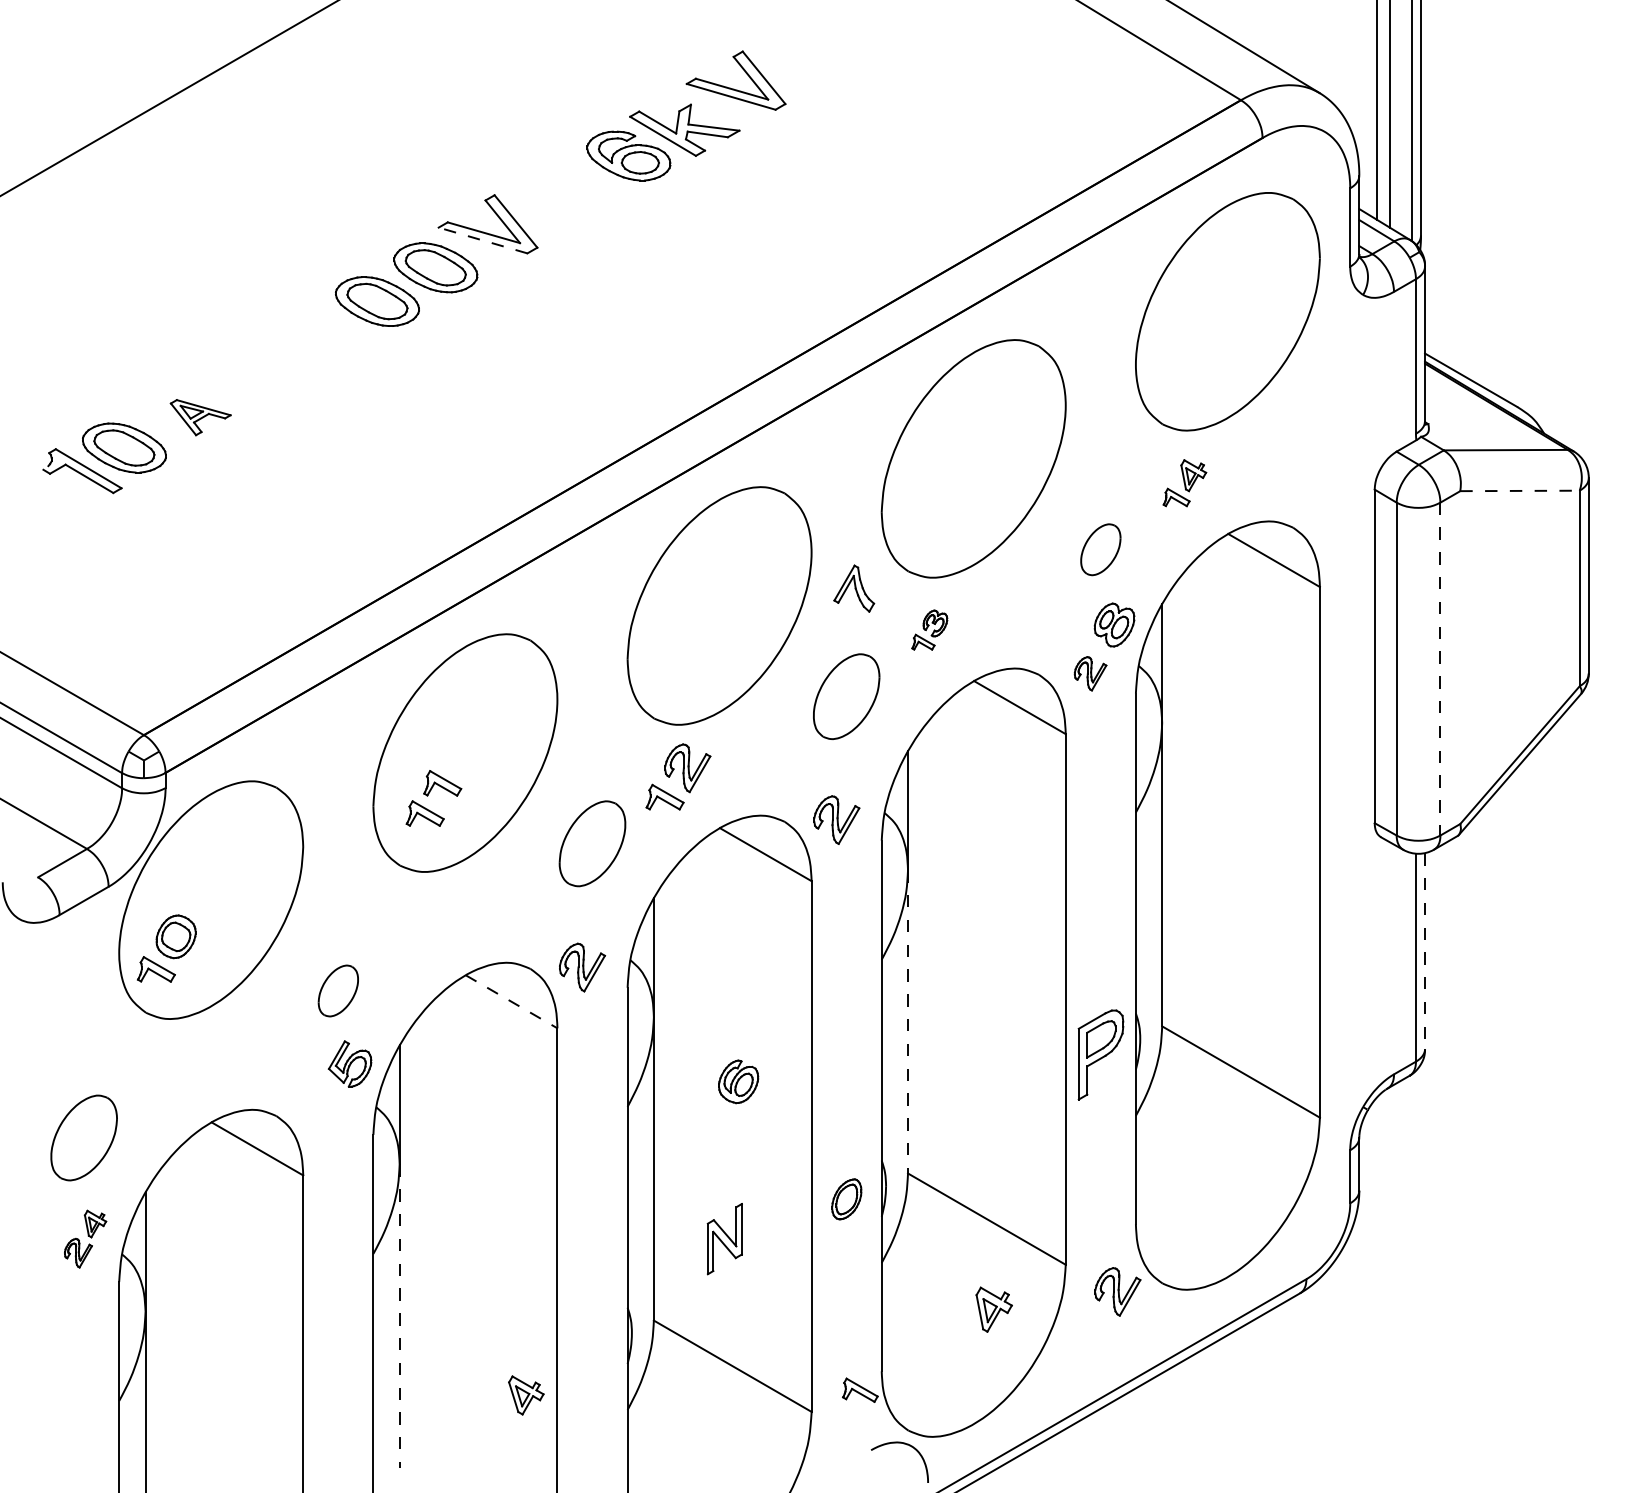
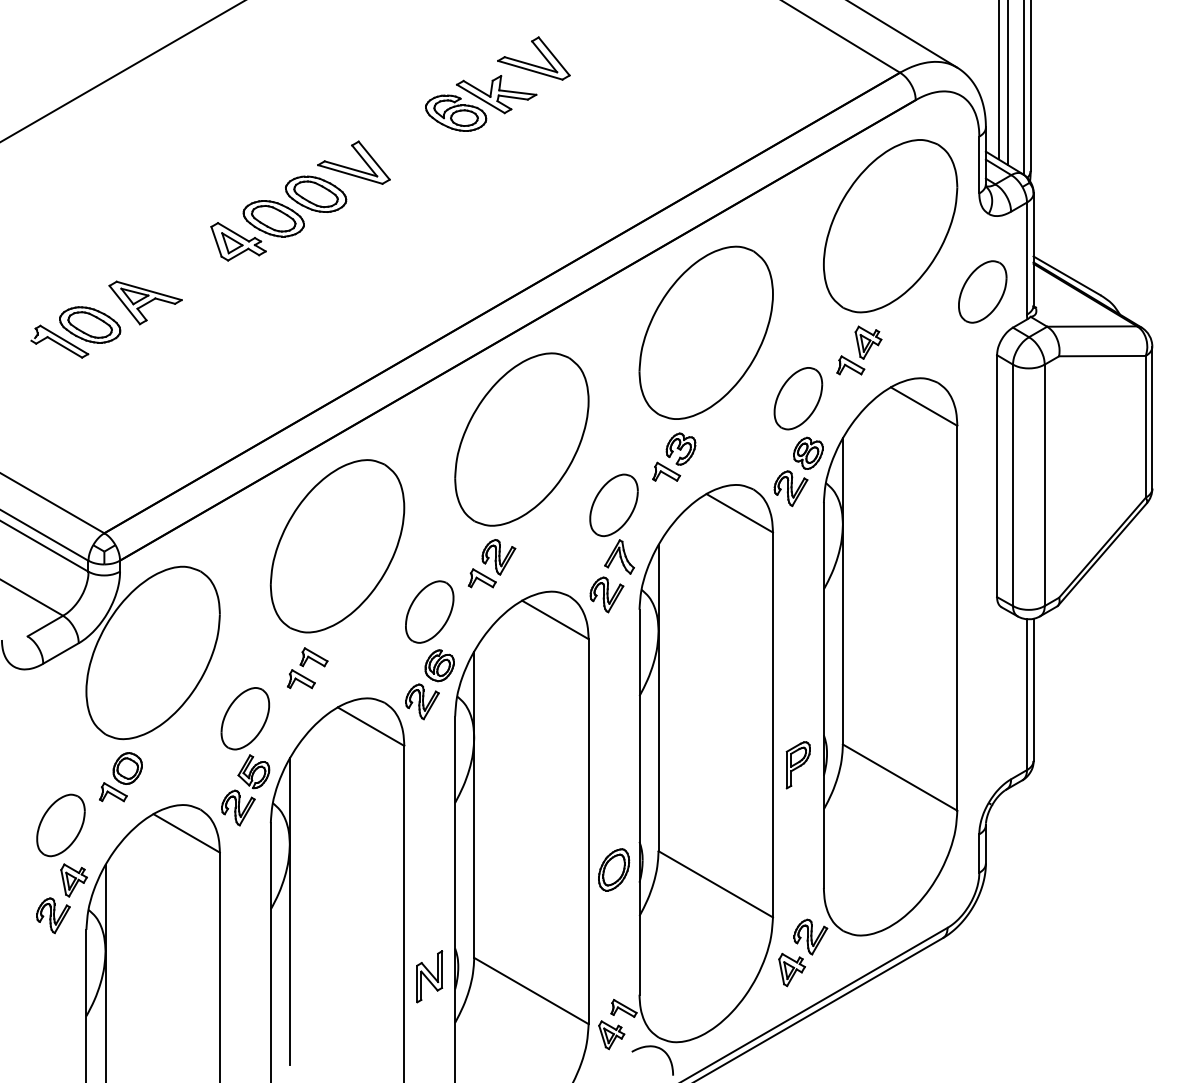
line: (483, 240) -> (350, 174), dashed -> solid
part: (328, 332) -> (238, 241), added
part: (1354, 401) -> (982, 291), added
part: (200, 416) -> (145, 302), size x1.67
part: (1185, 483) -> (859, 350), size x1.43
line: (1520, 491) -> (1102, 356), dashed -> solid
part: (1100, 549) -> (798, 398), size x1.67
part: (854, 587) -> (619, 556), moved
part: (929, 629) -> (674, 456), size x1.67
line: (1440, 669) -> (1044, 485), dashed -> solid
part: (1089, 673) -> (790, 488), size x1.43
part: (433, 798) -> (307, 668), moved
part: (166, 949) -> (120, 777), moved
line: (1424, 951) -> (1033, 690), dashed -> solid
part: (338, 990) -> (245, 718), size x1.67
line: (512, 1001) -> (371, 726), dashed -> solid
line: (907, 1022) -> (658, 741), dashed -> solid
part: (1099, 1055) -> (797, 765), size x0.71
part: (738, 1081) -> (439, 665), moved
part: (328, 1113) -> (238, 807), added
part: (847, 1198) -> (614, 869), size x1.43
part: (84, 1238) -> (61, 898), size x1.67
part: (724, 1238) -> (429, 976), moved
part: (993, 1310) -> (791, 970), moved
line: (399, 1315) -> (289, 954), dashed -> solid
part: (526, 1395) -> (611, 1035), moved

